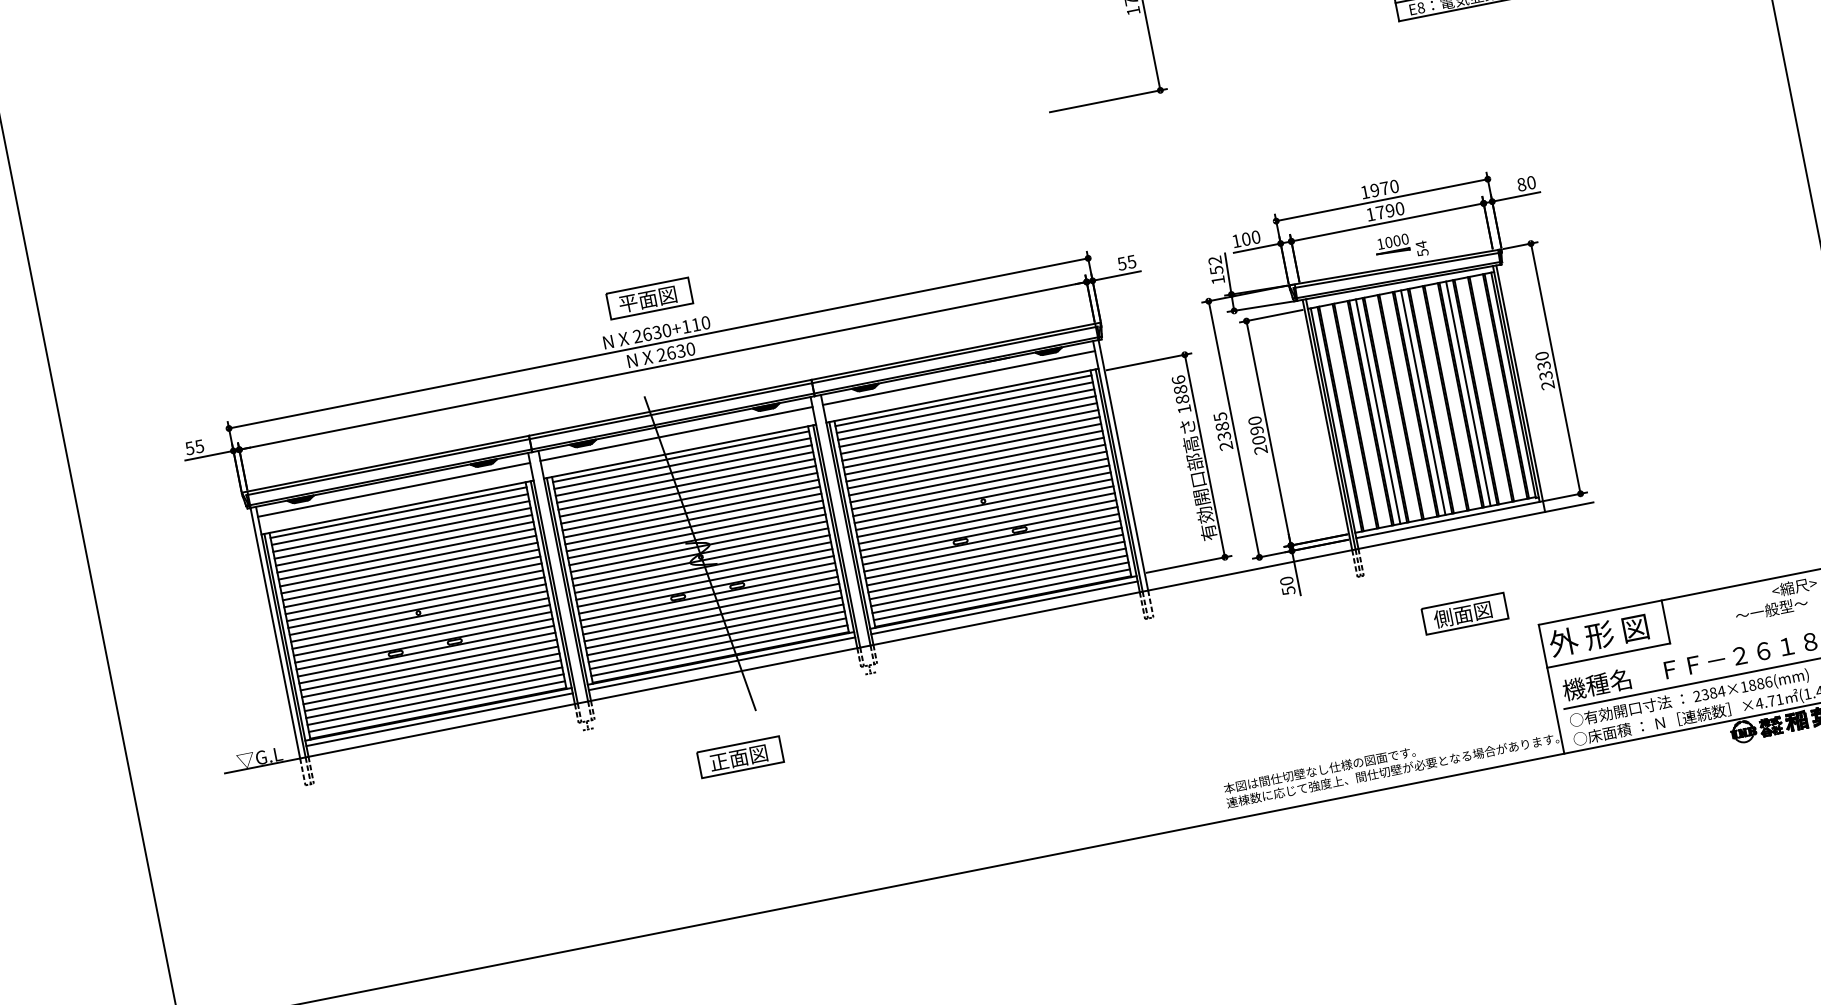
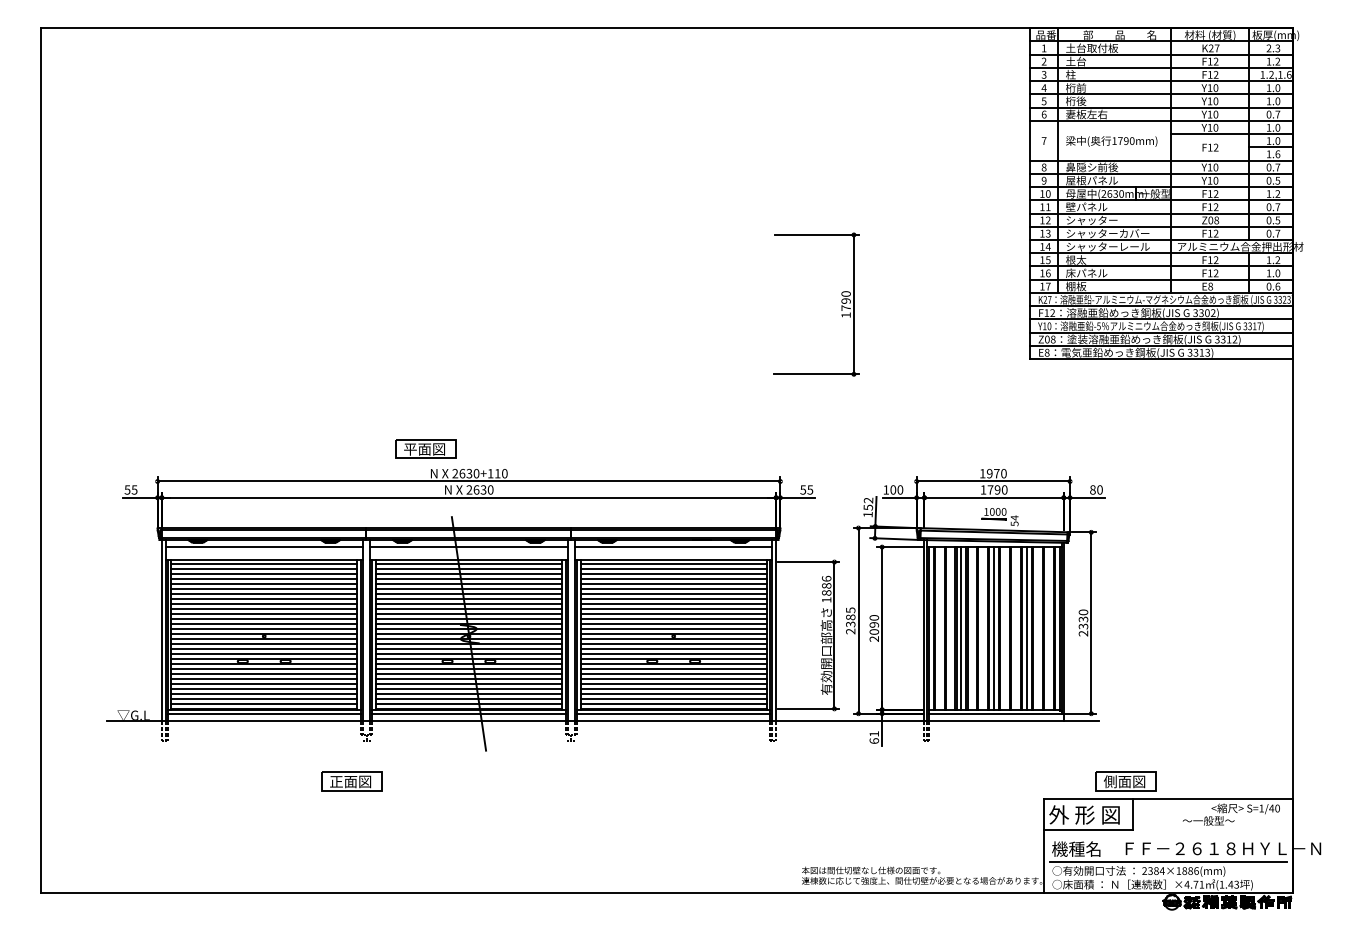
part: (648, 298) -> (425, 448), moved
text: (1287, 585) -> (874, 737), 50 -> 61
part: (1464, 614) -> (1125, 781), moved
part: (739, 757) -> (351, 781), moved

